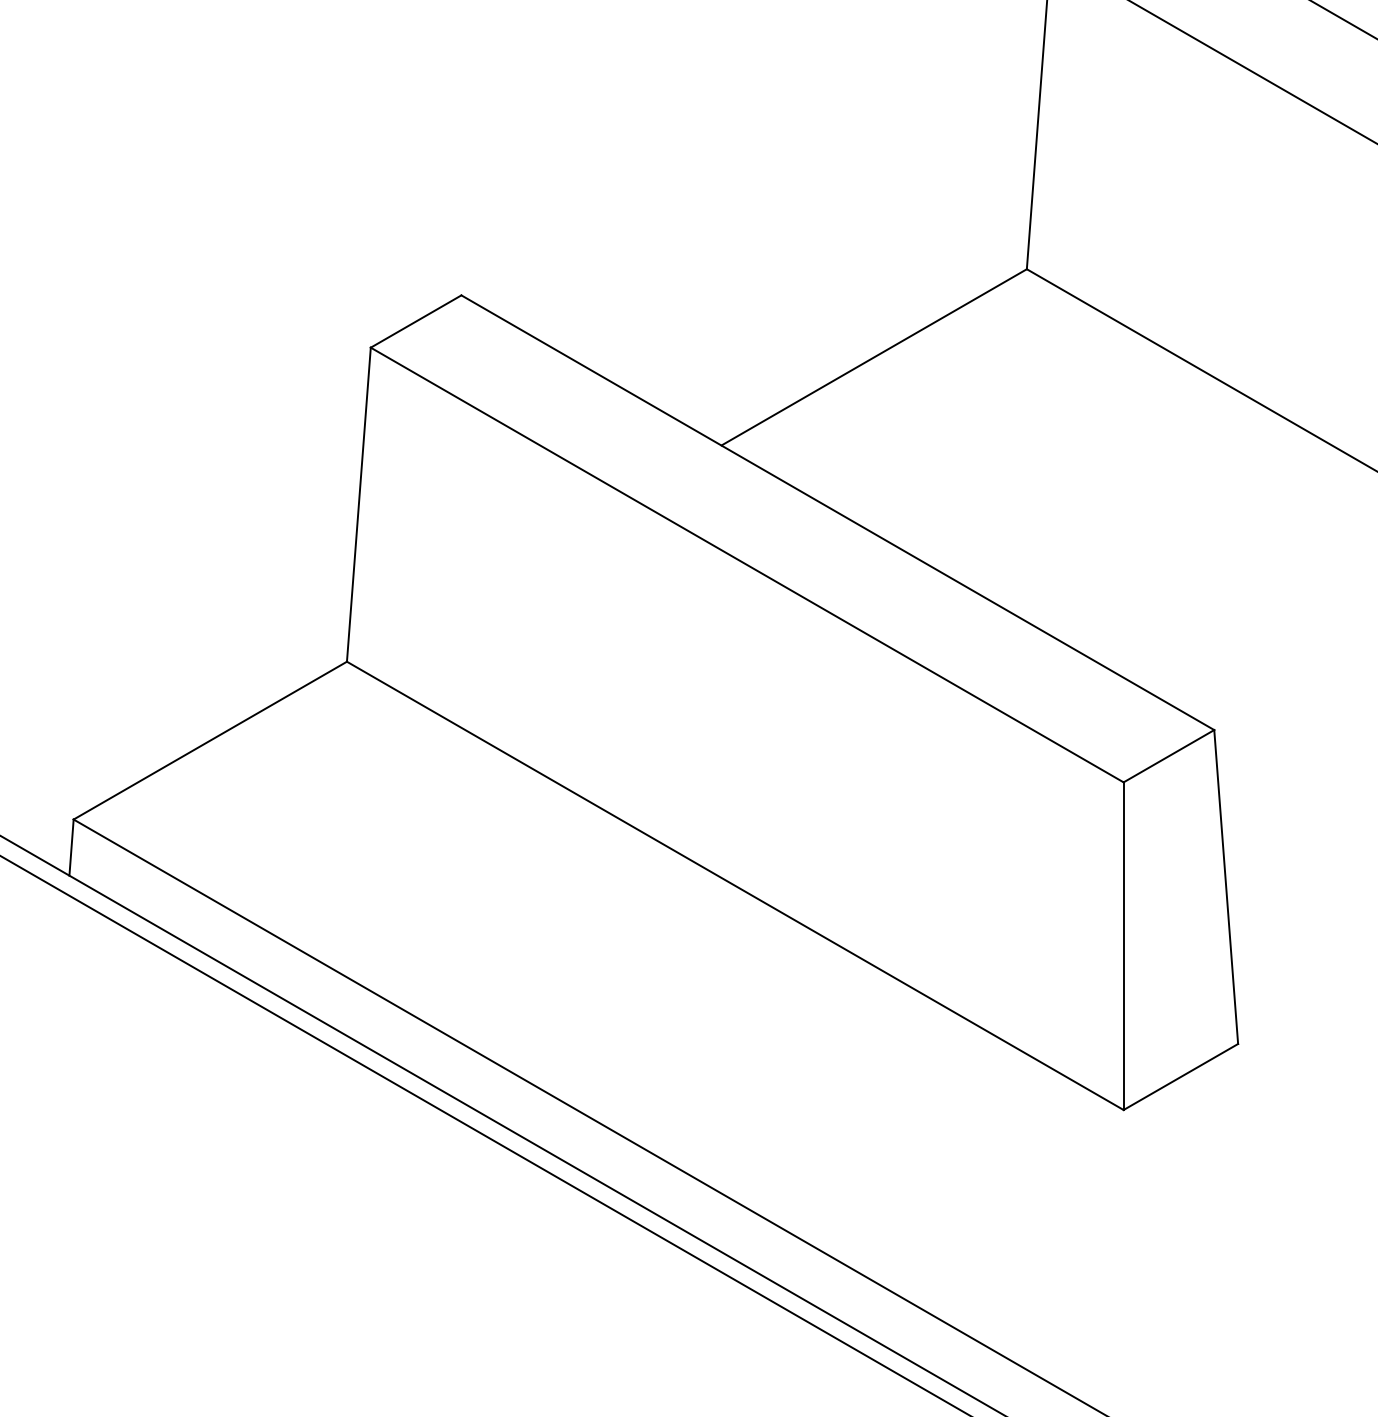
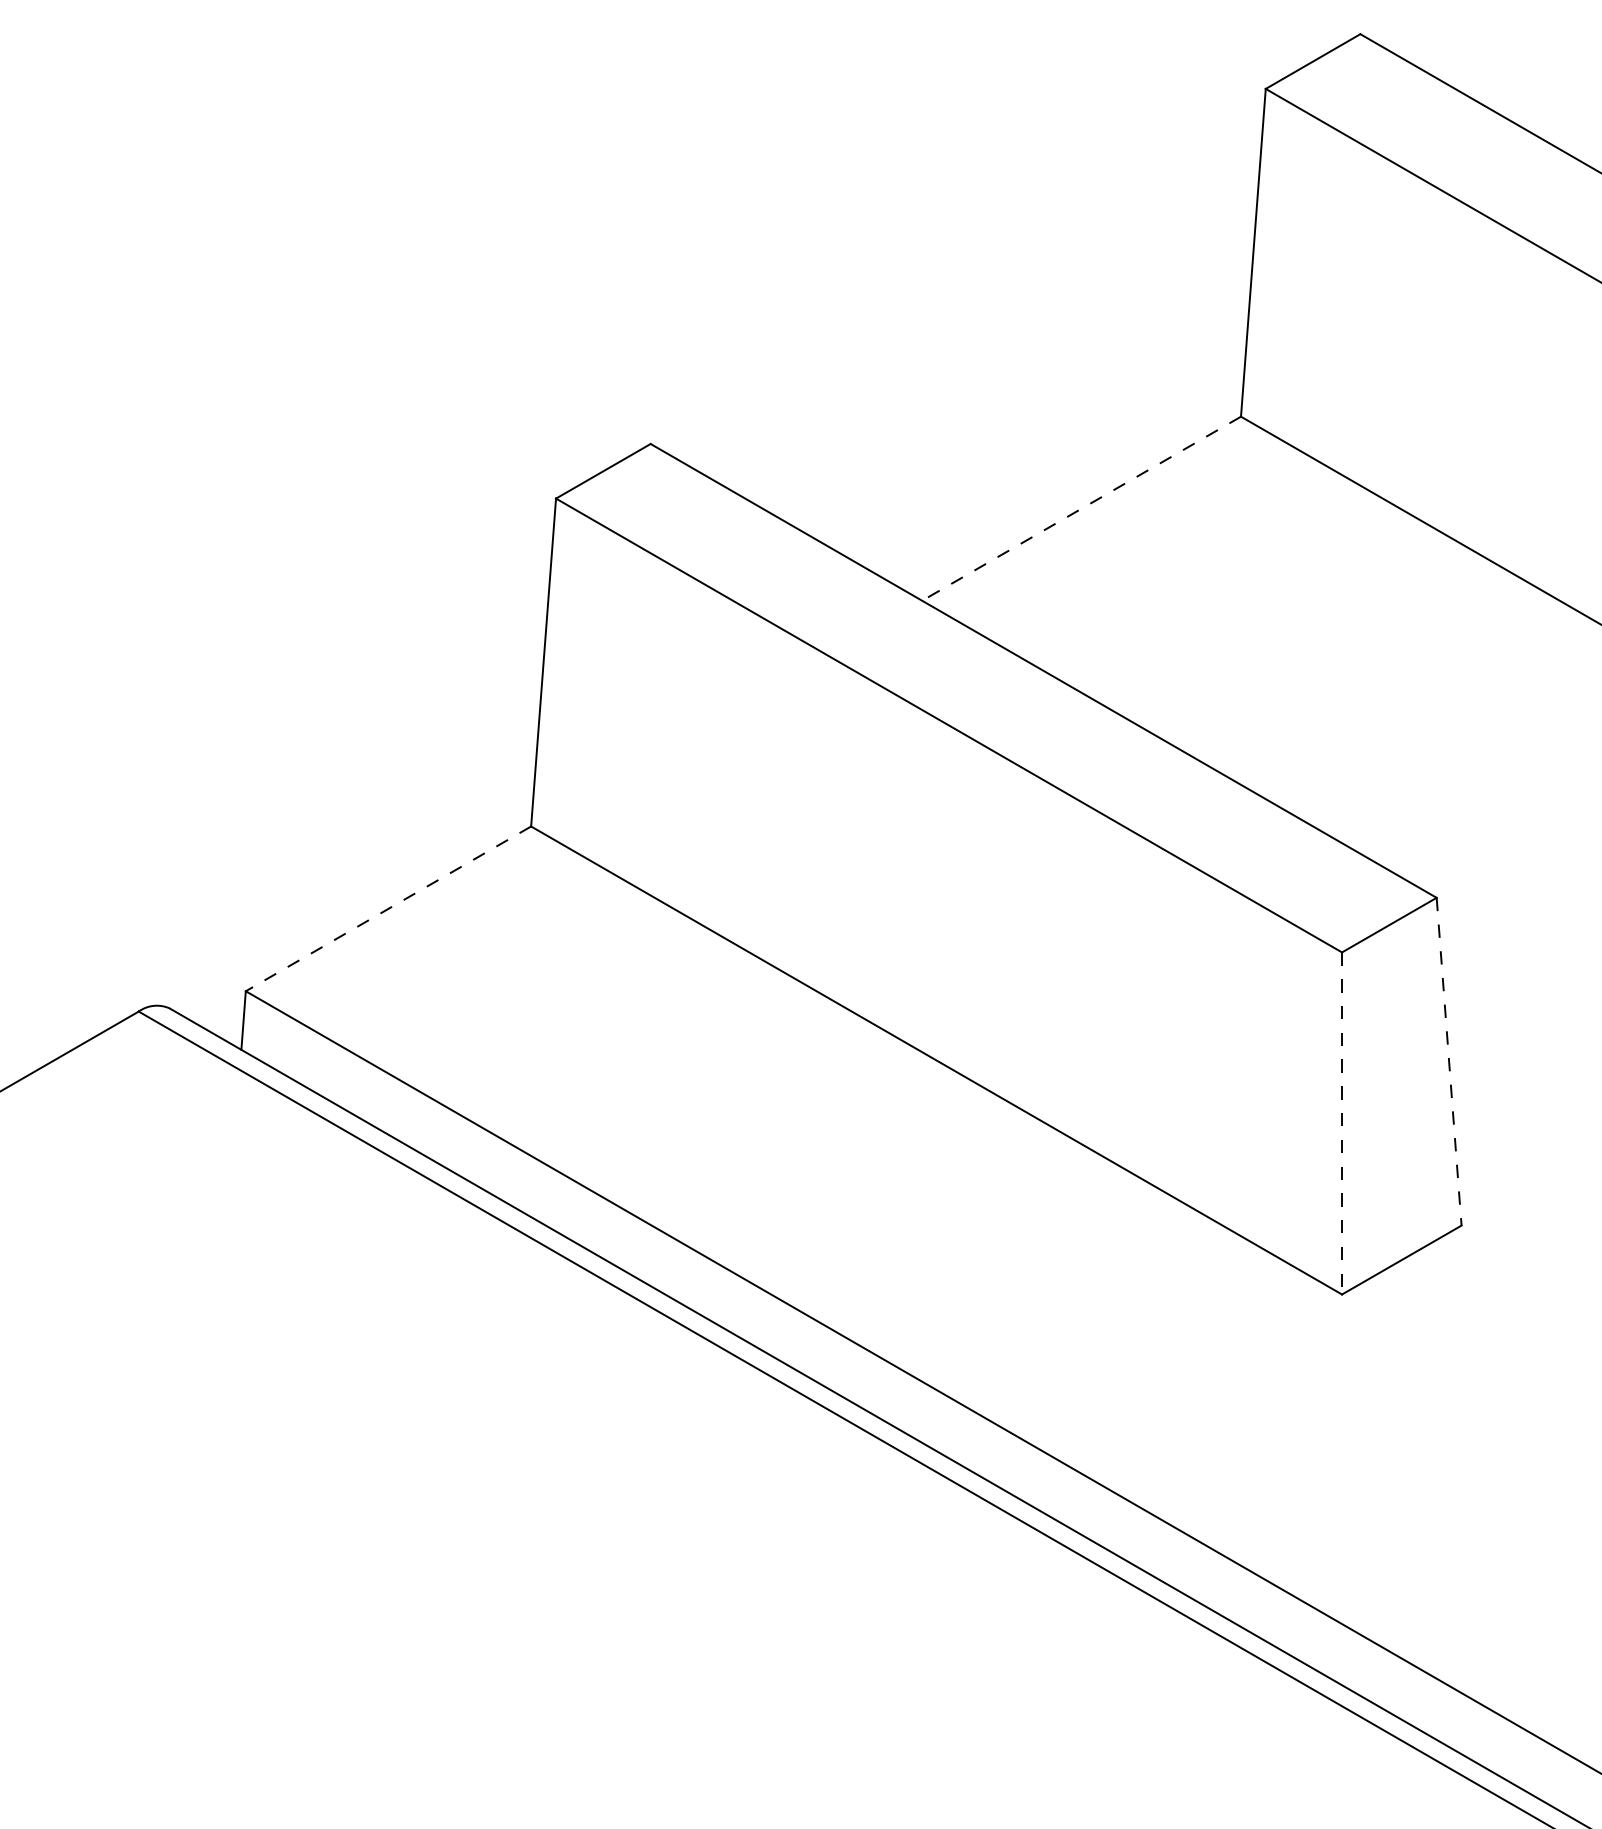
line: (874, 357) -> (1081, 508), solid -> dashed
line: (210, 740) -> (388, 908), solid -> dashed
line: (1226, 887) -> (1449, 1062), solid -> dashed
line: (1124, 946) -> (1342, 1123), solid -> dashed

